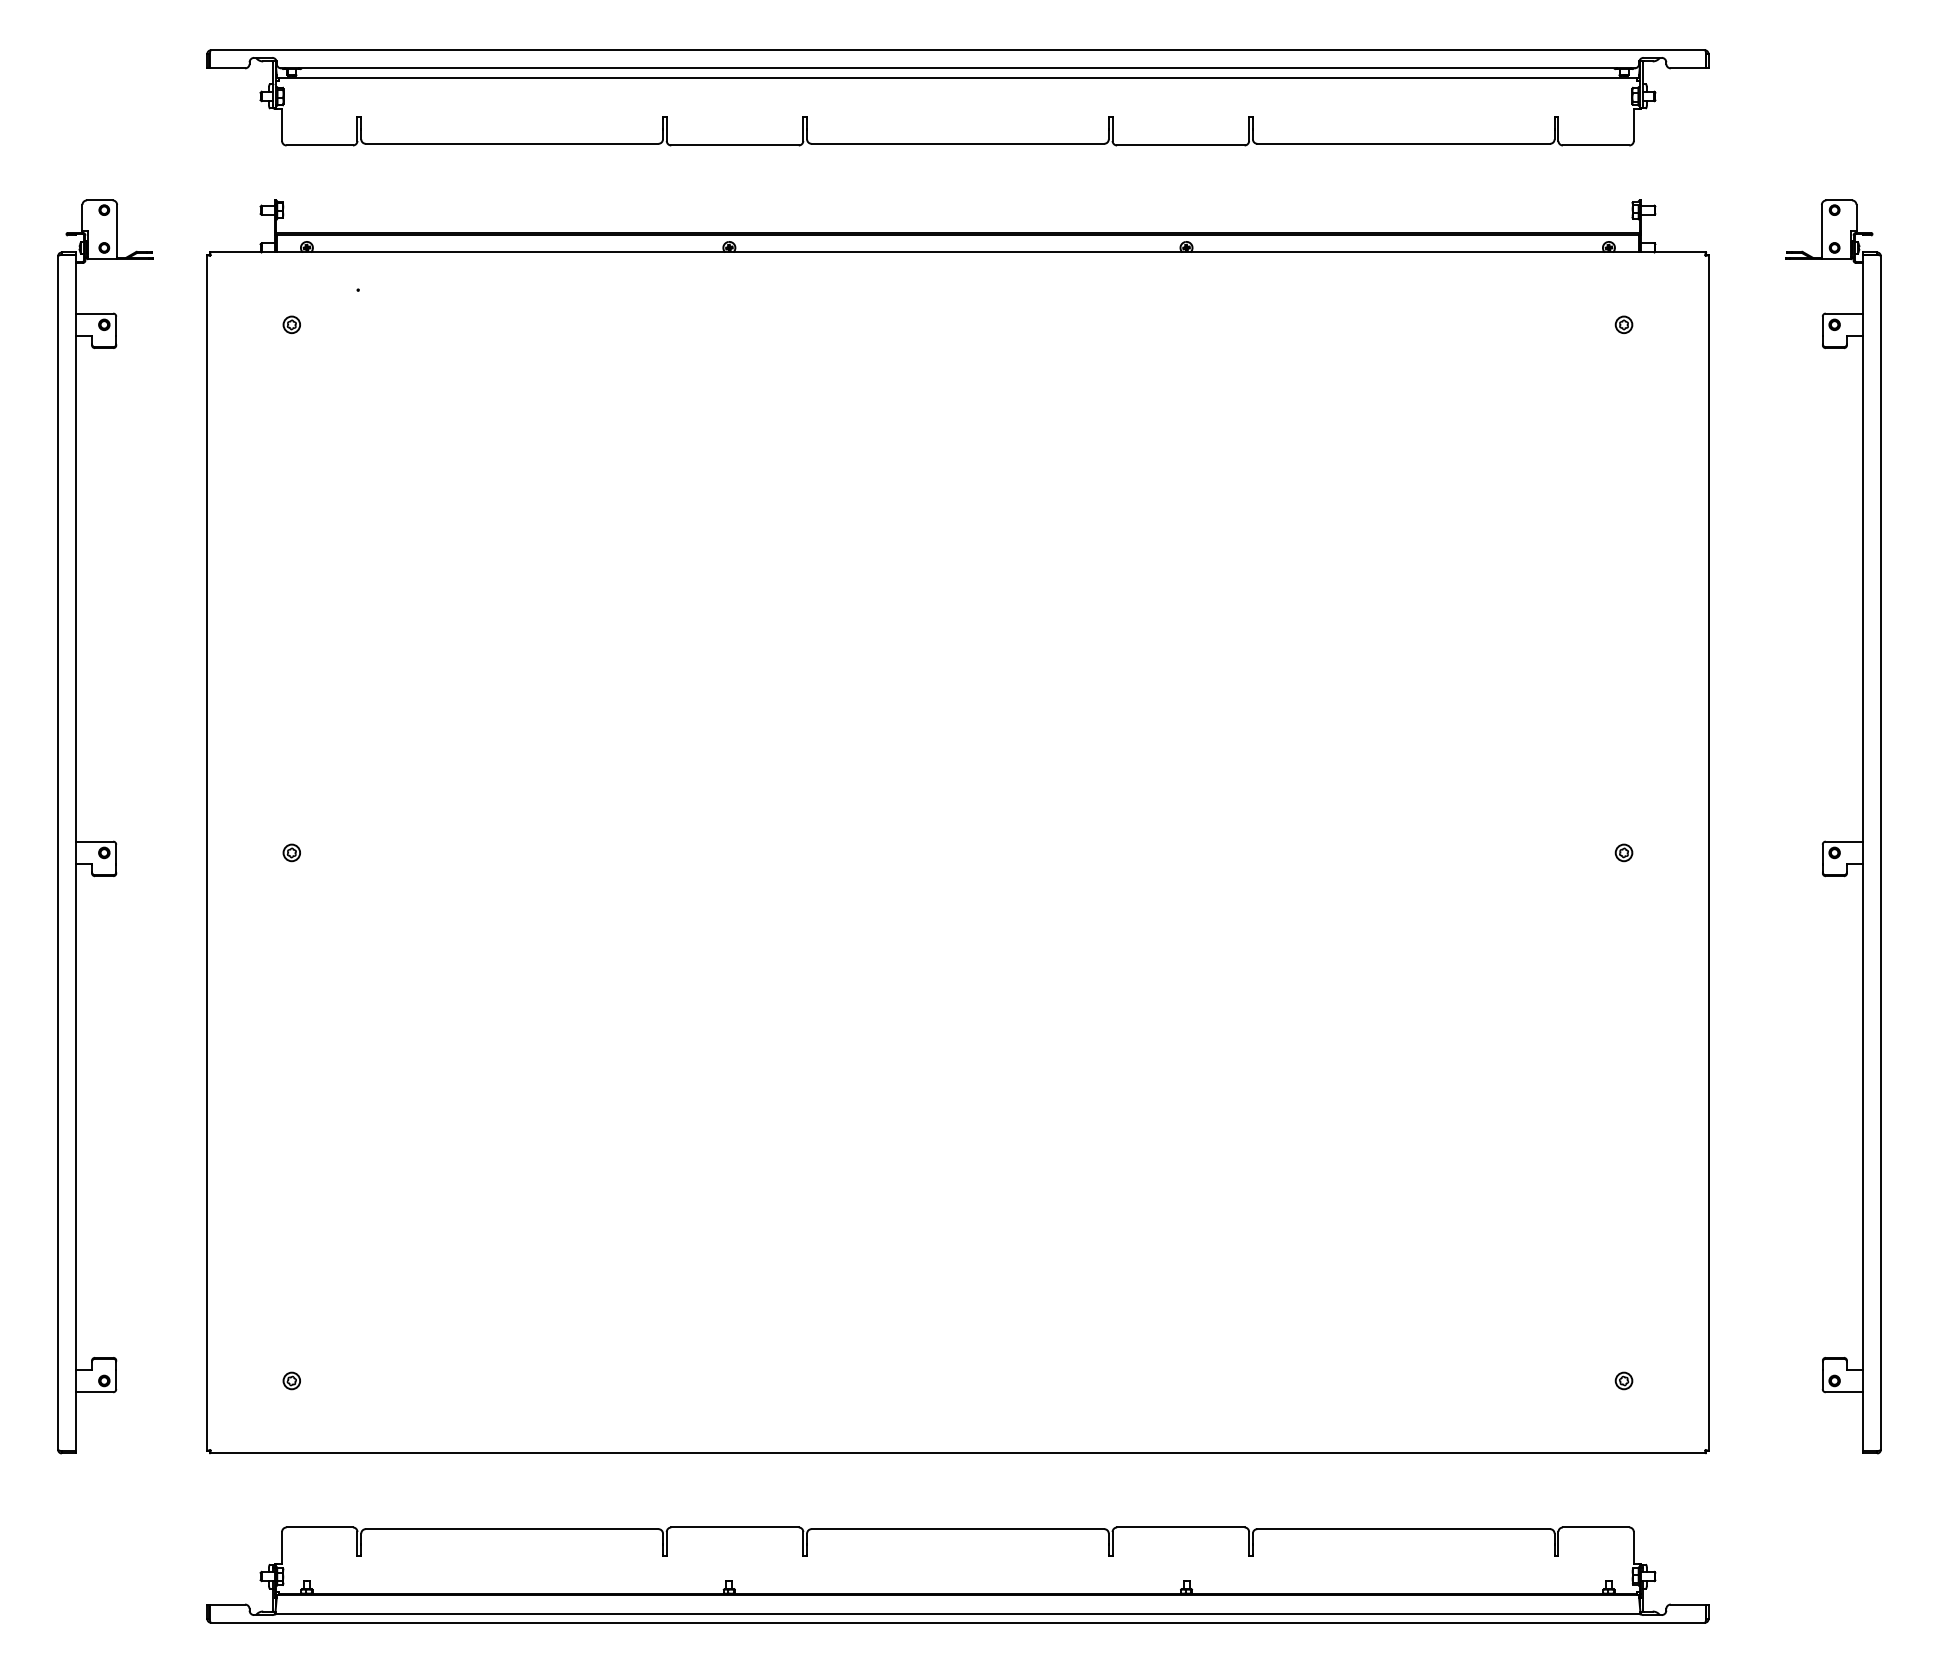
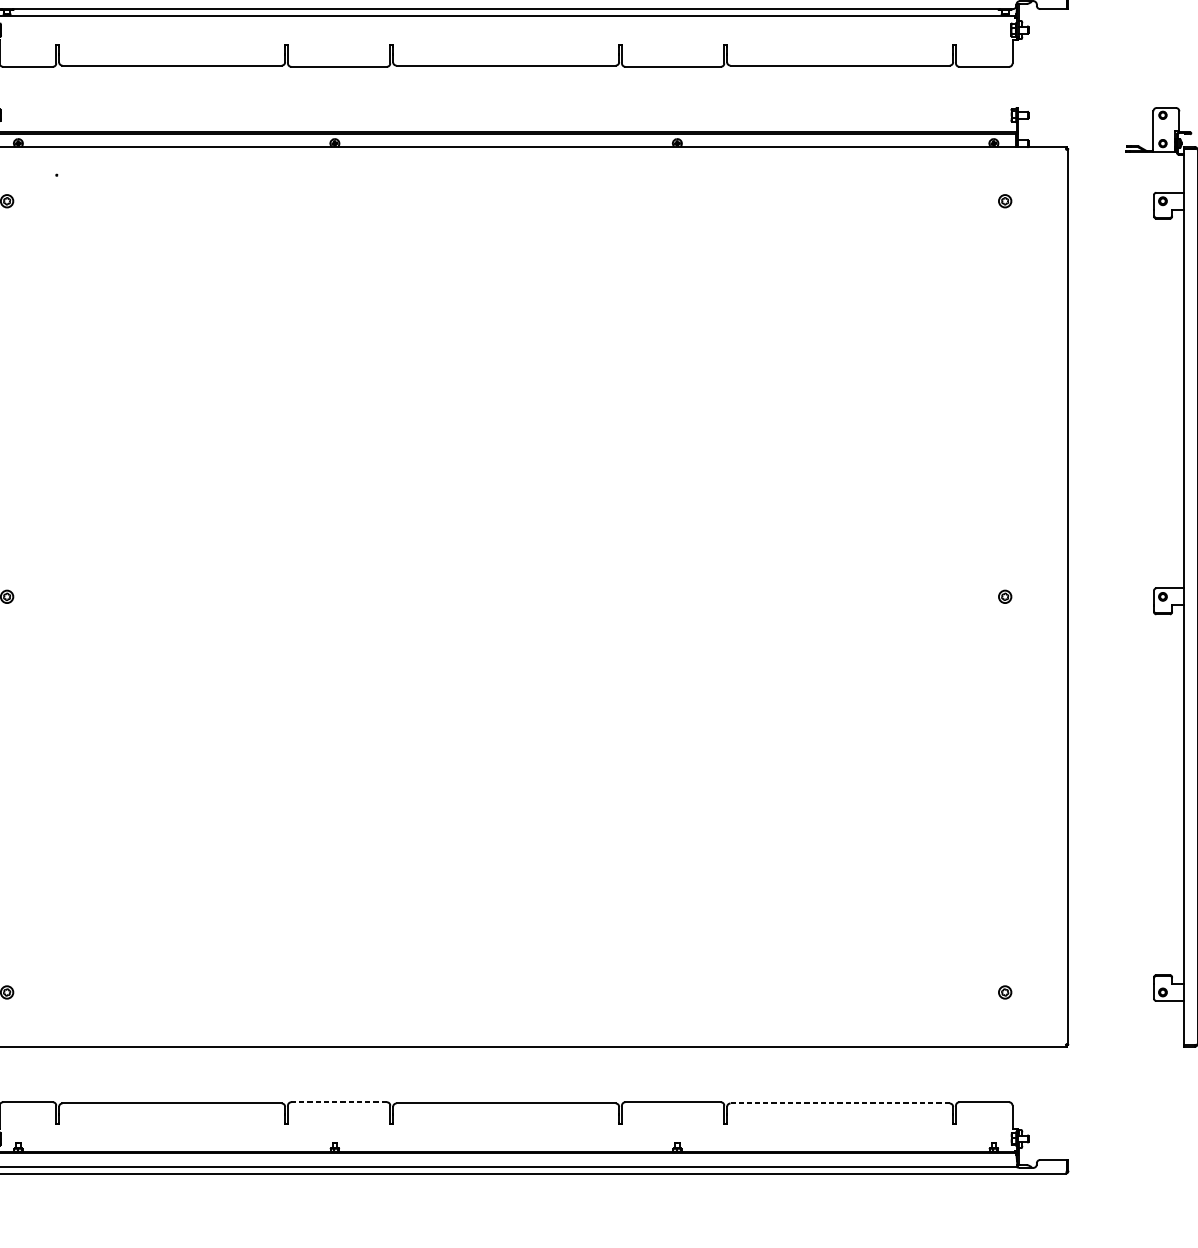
line: (735, 1527) -> (339, 1102), solid -> dashed
line: (1403, 1529) -> (839, 1103), solid -> dashed

